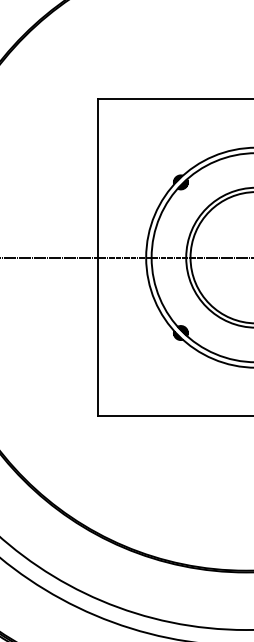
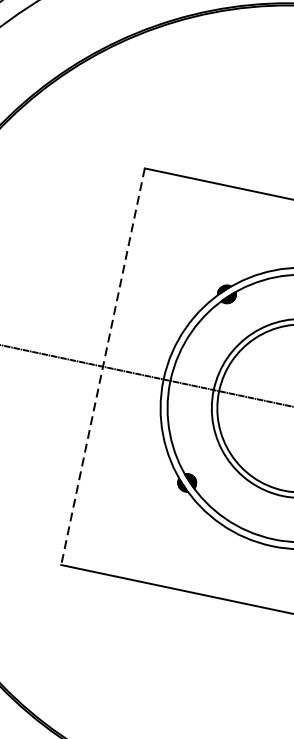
line: (97, 258) -> (102, 367), solid -> dashed

